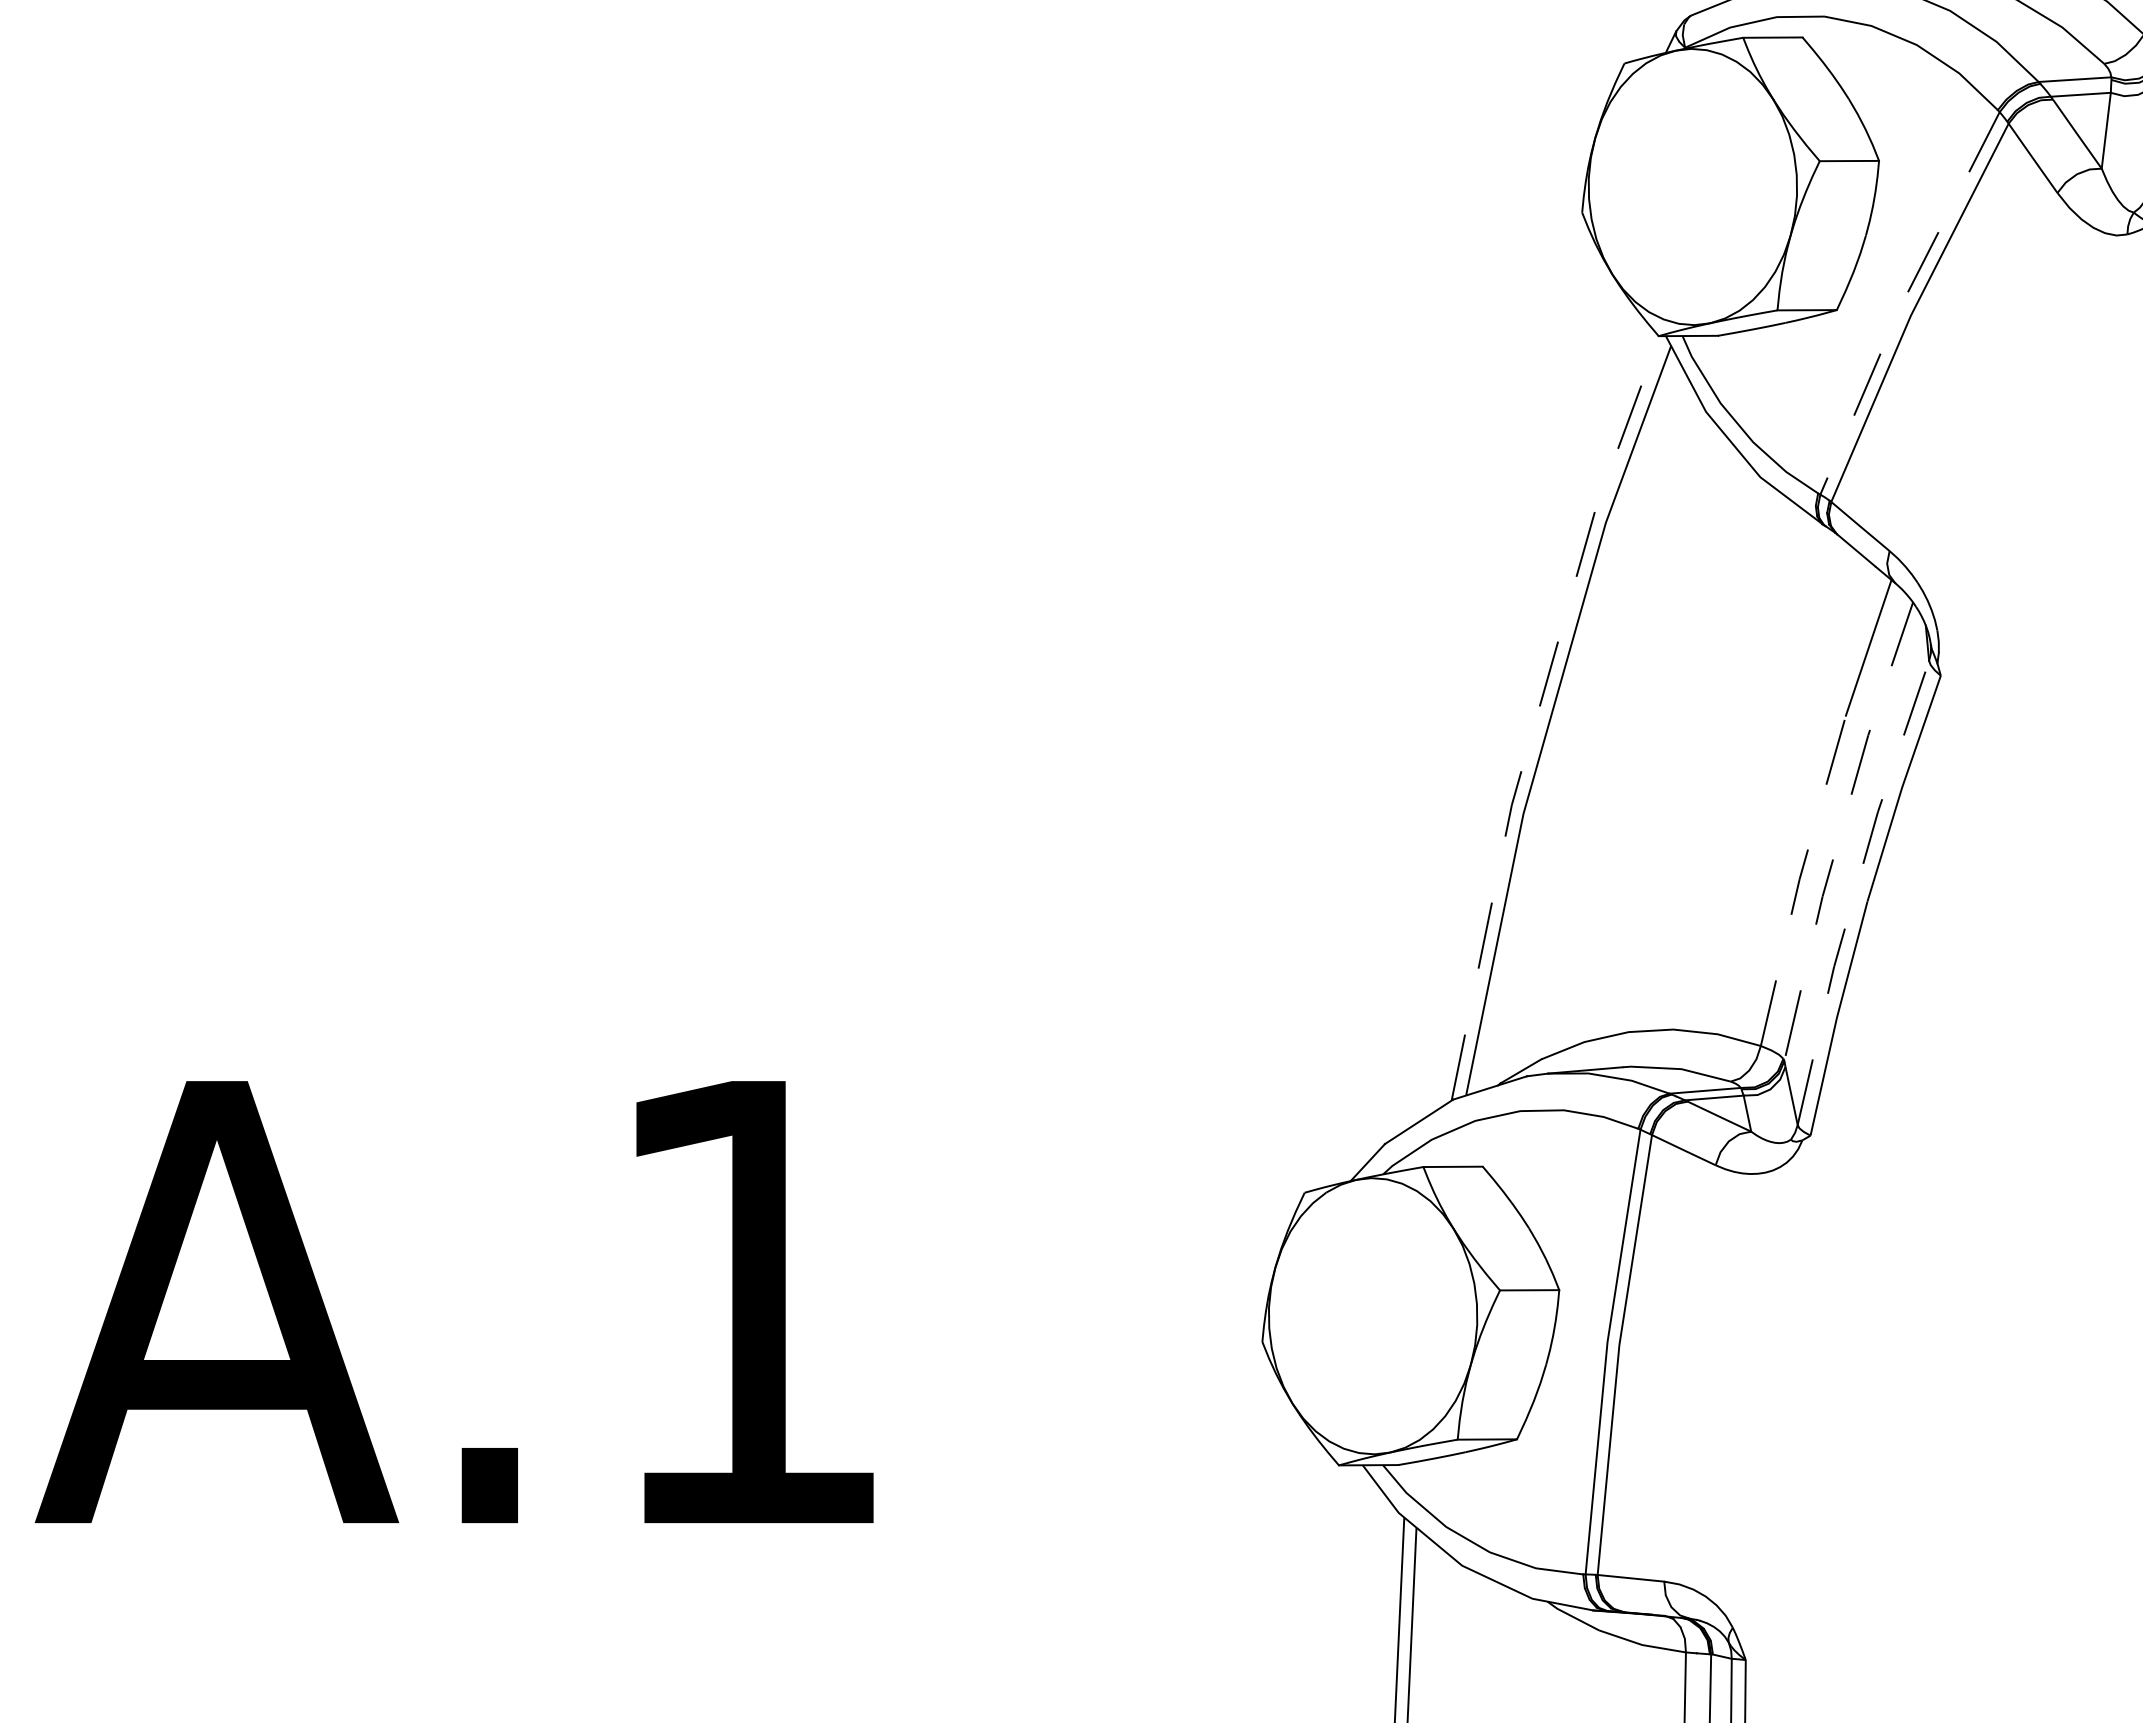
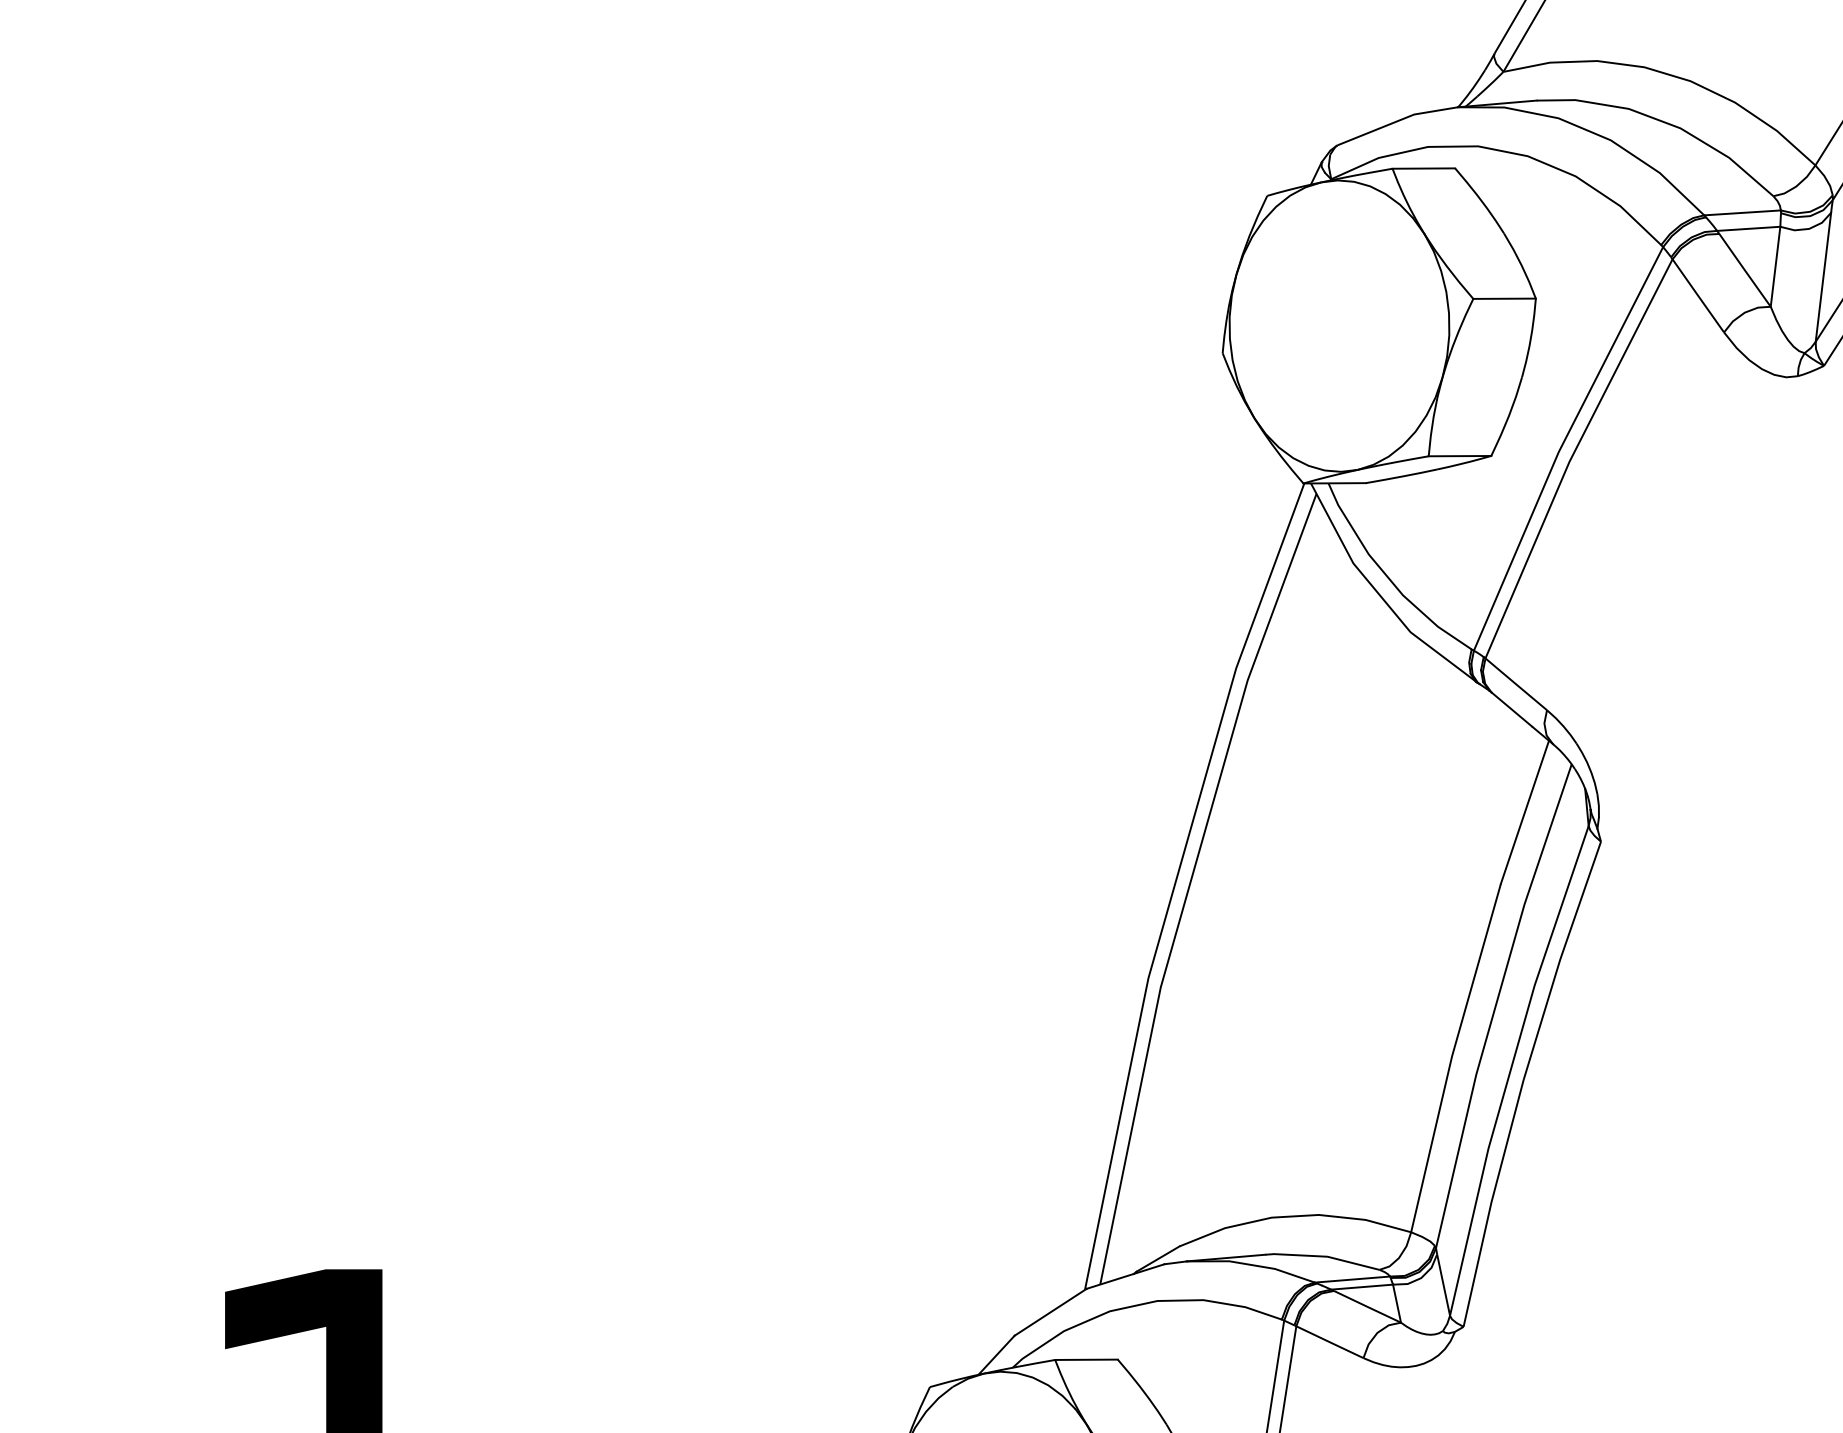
line: (1903, 300) -> (1561, 445), dashed -> solid
line: (1537, 712) -> (1175, 880), dashed -> solid
line: (1841, 829) -> (1496, 1003), dashed -> solid
line: (1799, 879) -> (1451, 1056), dashed -> solid
line: (1855, 890) -> (1510, 1068), dashed -> solid

